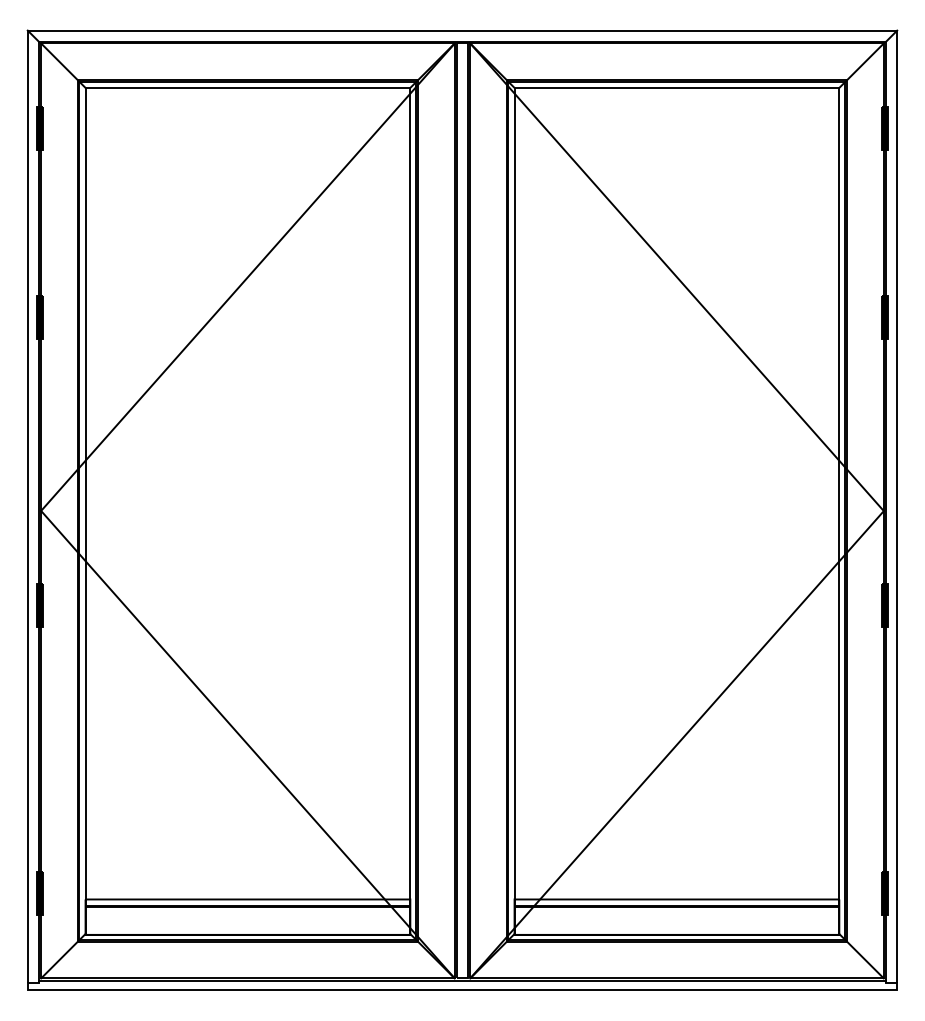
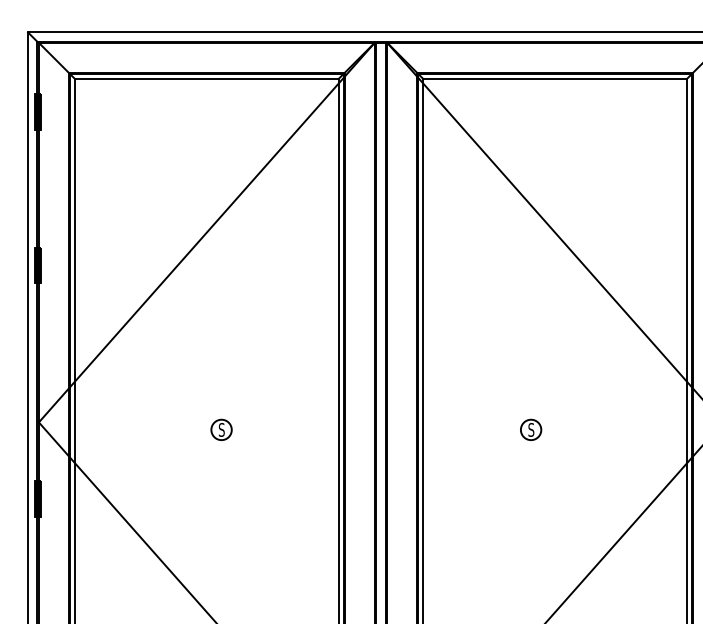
part: (265, 519) -> (221, 429), added
part: (646, 519) -> (530, 429), added

